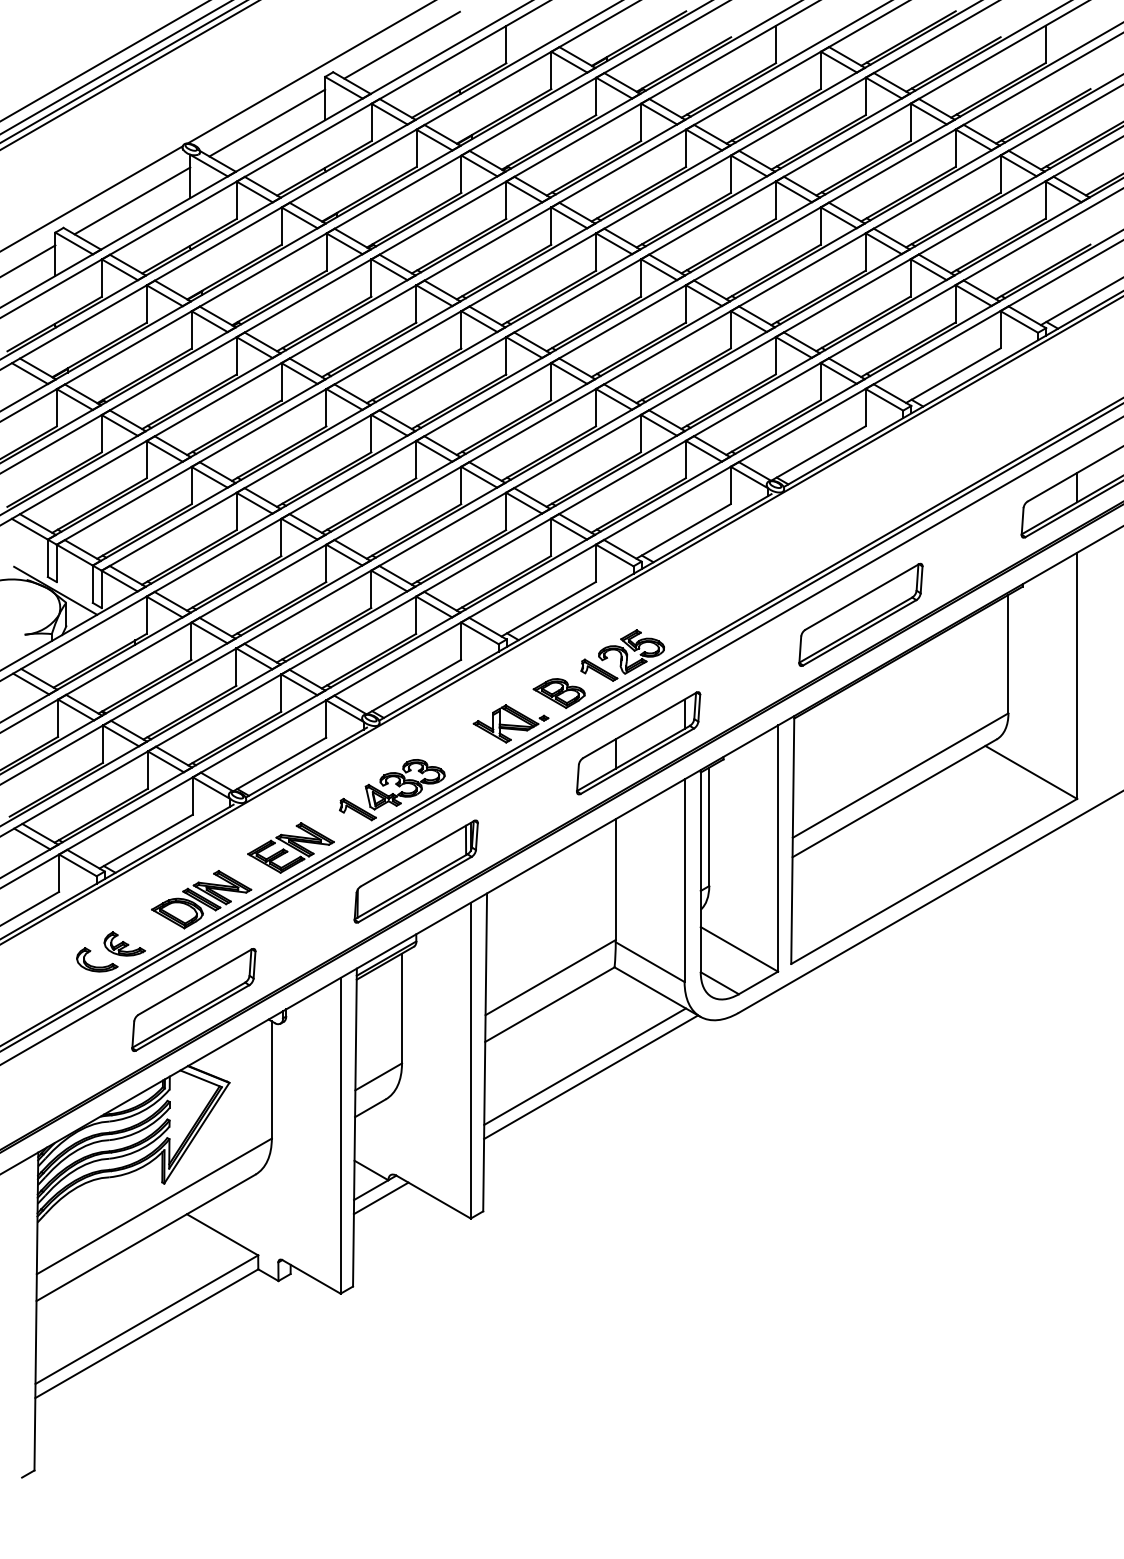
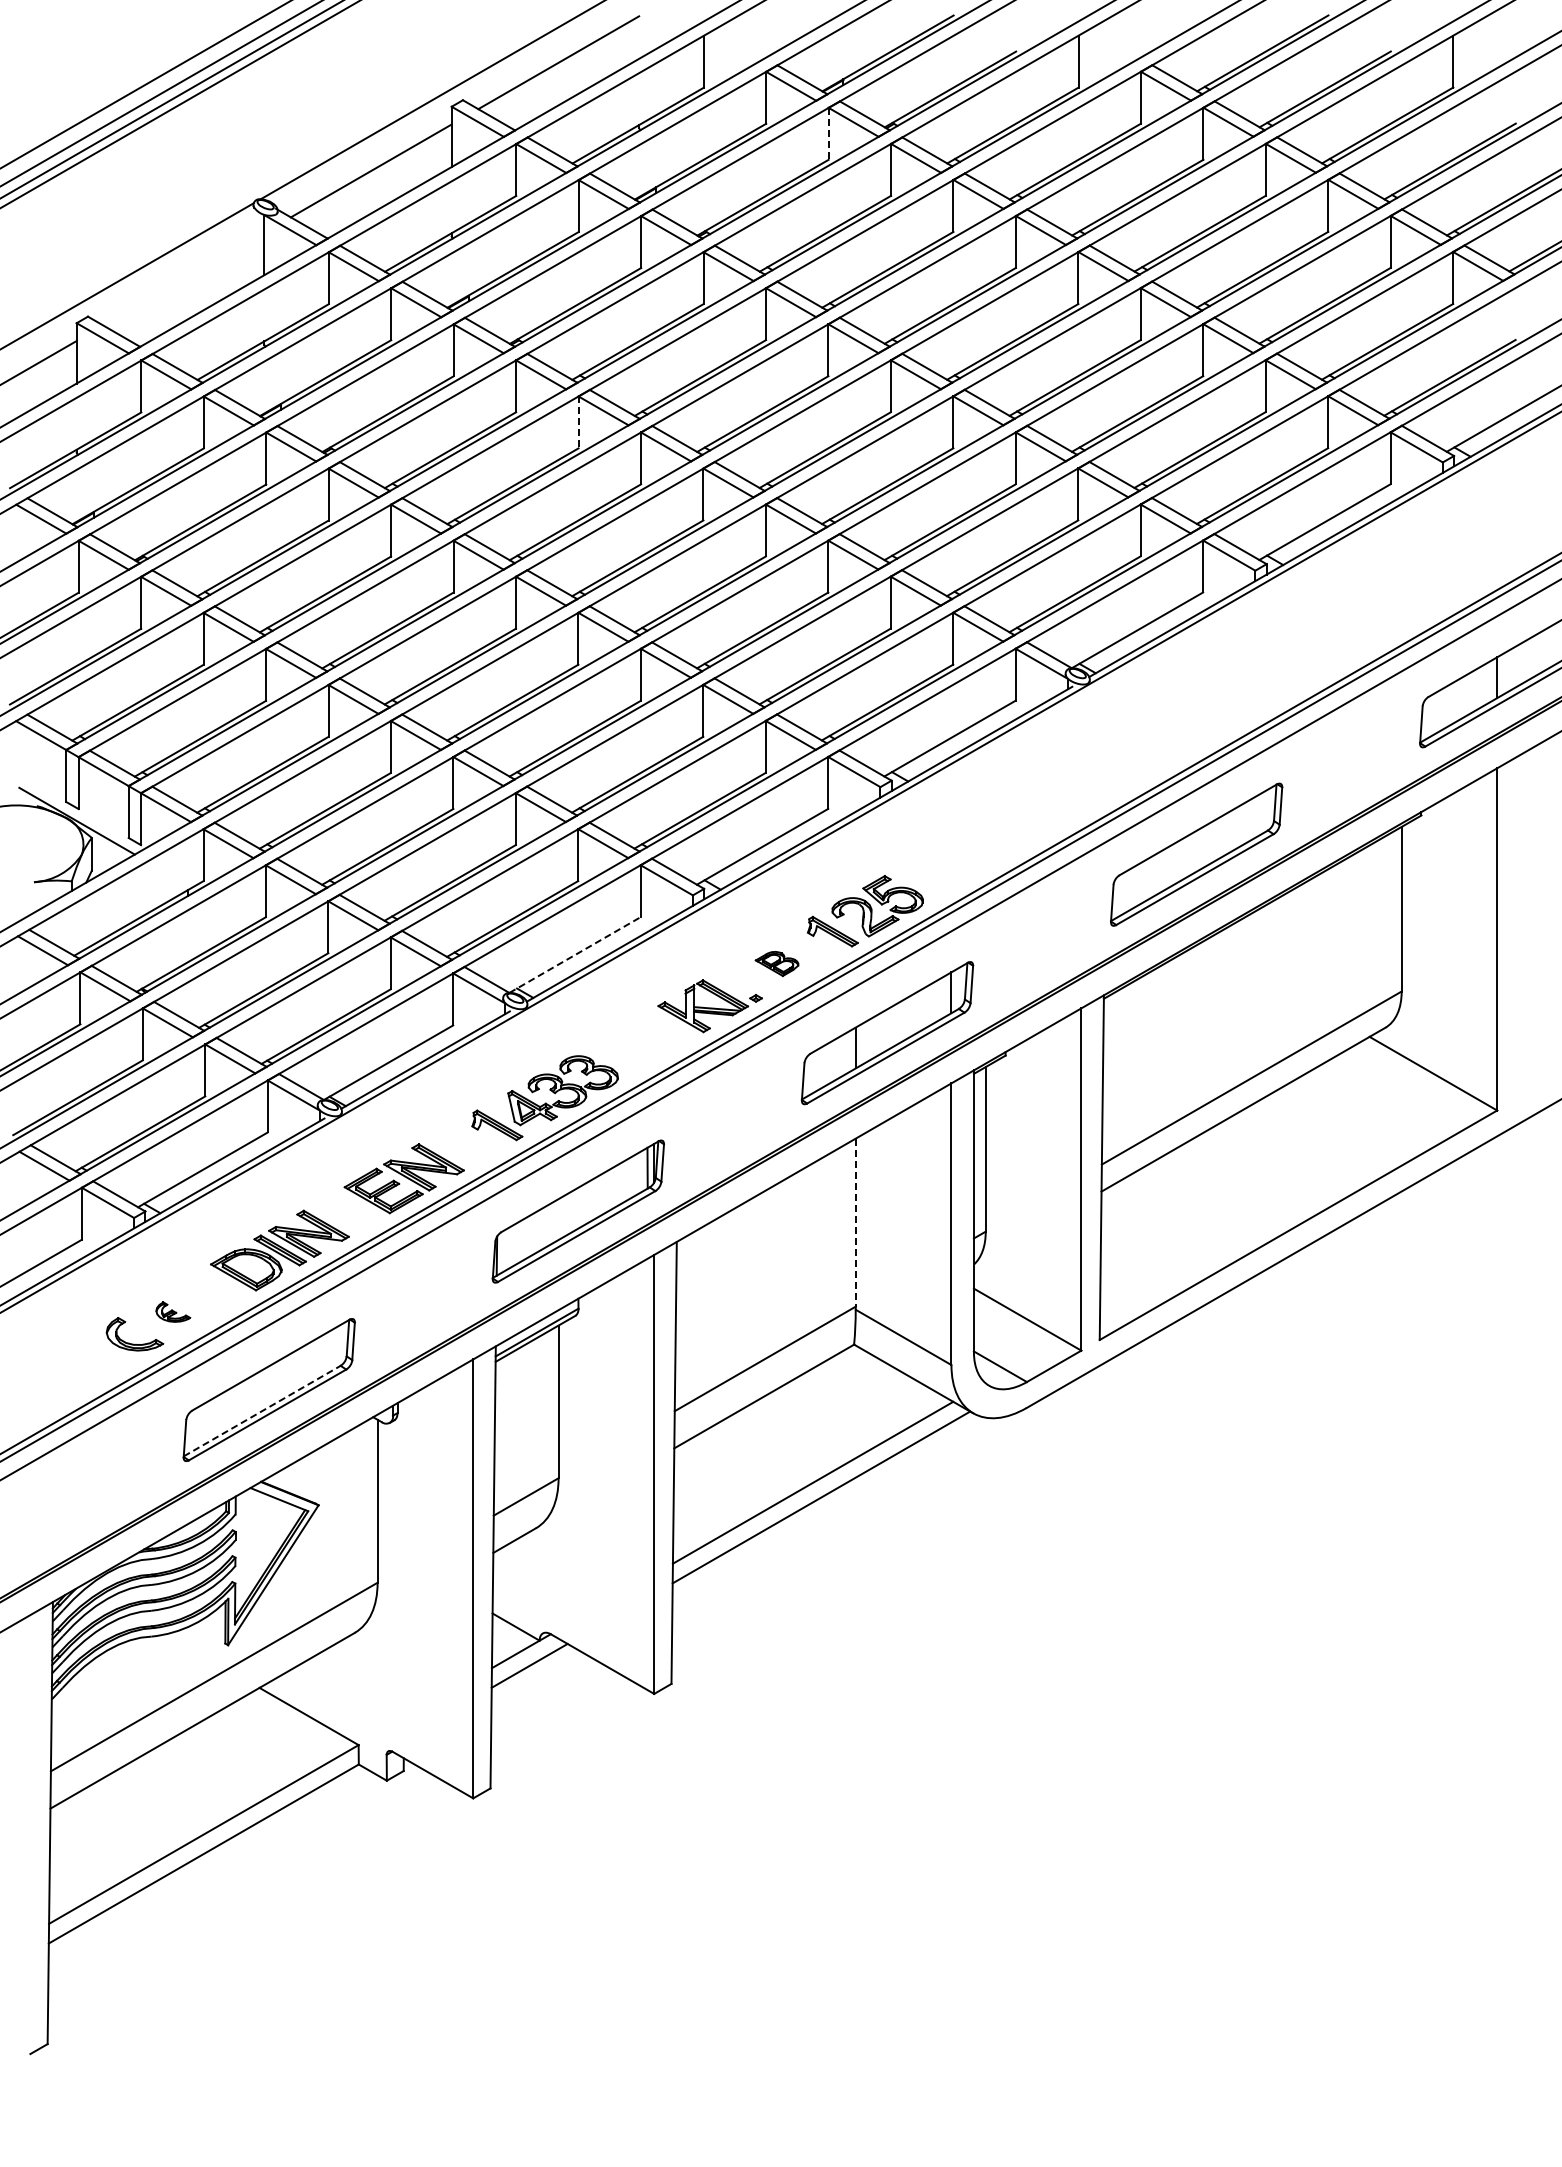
line: (596, 96) -> (828, 133), solid -> dashed
line: (132, 200) -> (183, 278), removed
line: (416, 304) -> (578, 422), solid -> dashed
line: (414, 687) -> (575, 955), solid -> dashed
part: (558, 693) -> (776, 963), size x0.6
line: (615, 880) -> (855, 1223), solid -> dashed
part: (125, 943) -> (173, 1311), size x0.6
line: (189, 1015) -> (262, 1411), solid -> dashed

